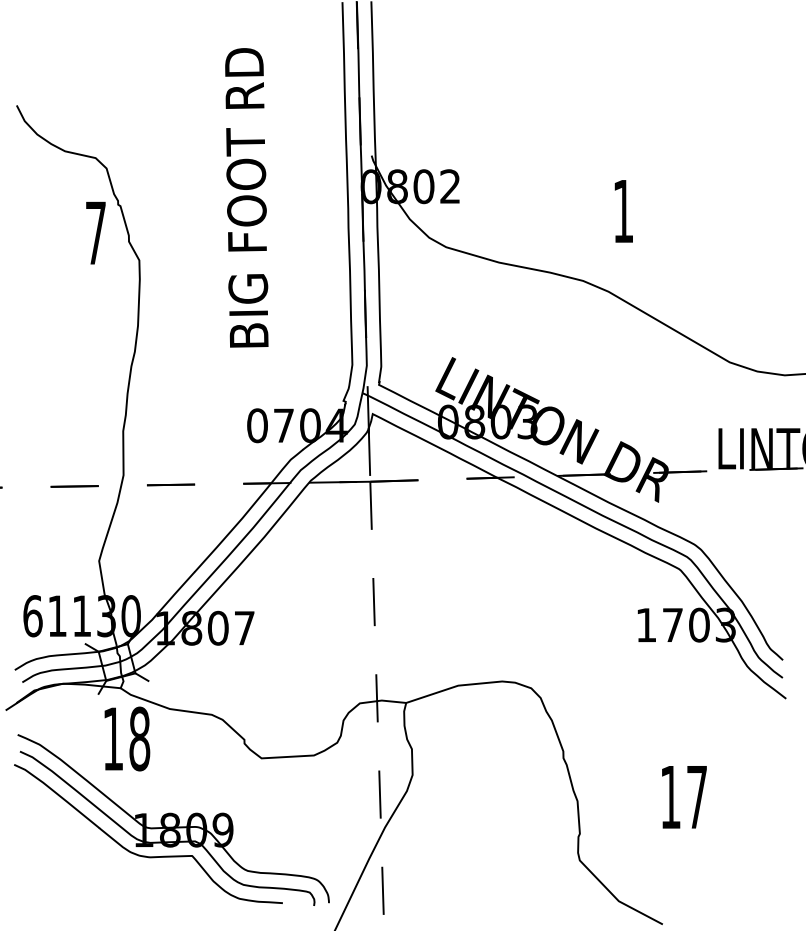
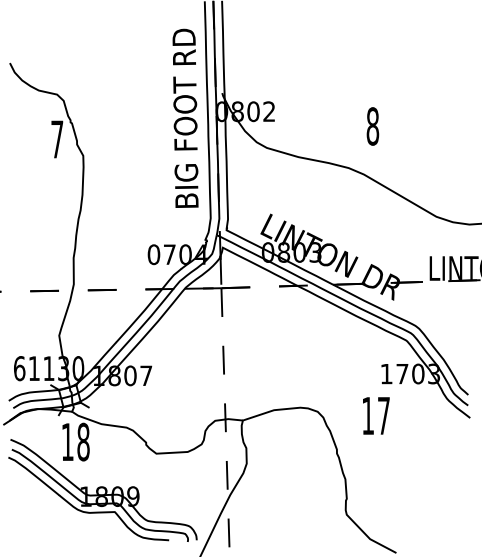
text: (246, 196) -> (185, 117), moved
text: (622, 211) -> (372, 126), 1 -> 8
text: (684, 796) -> (376, 415), moved

